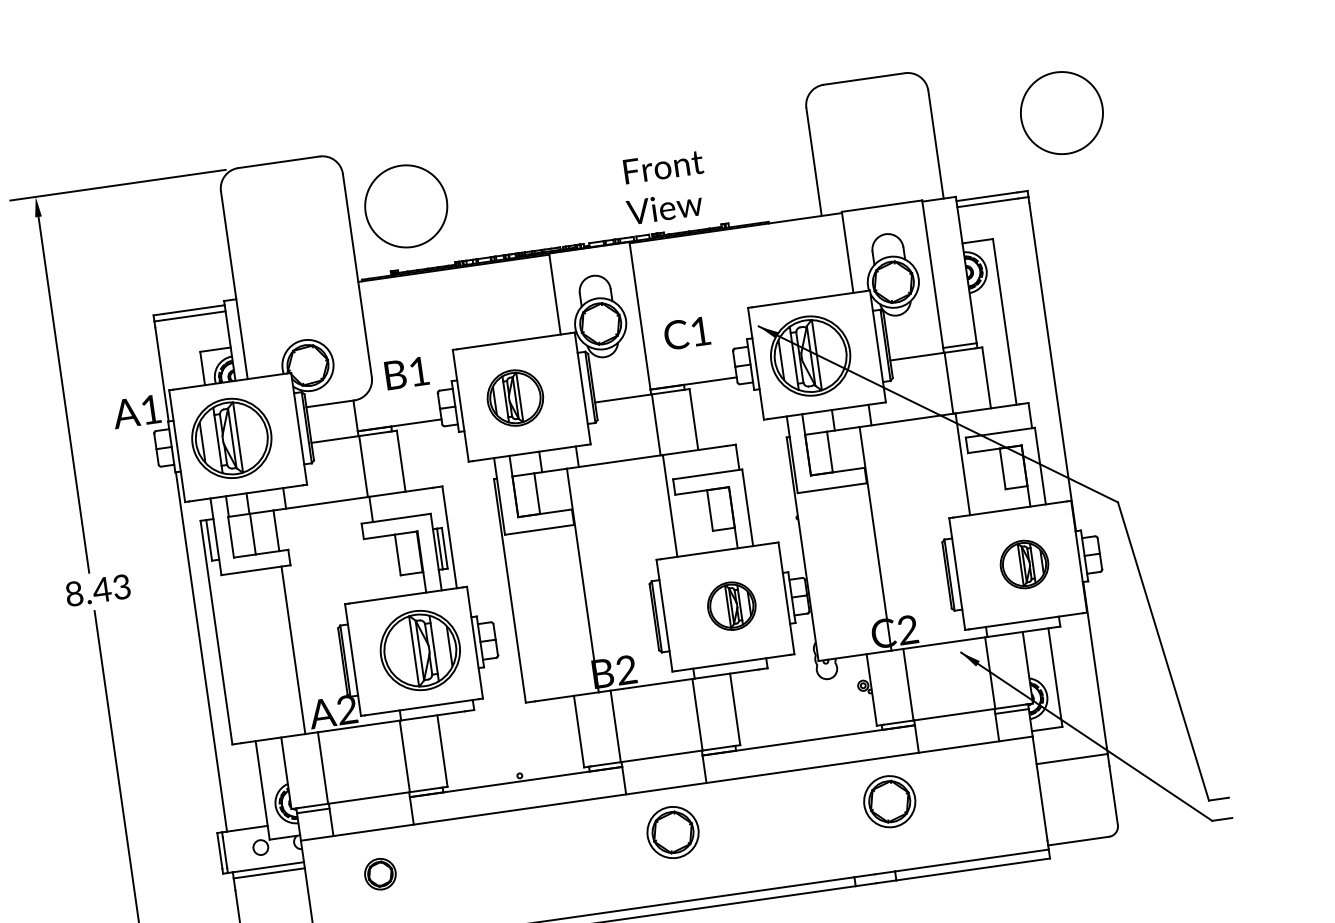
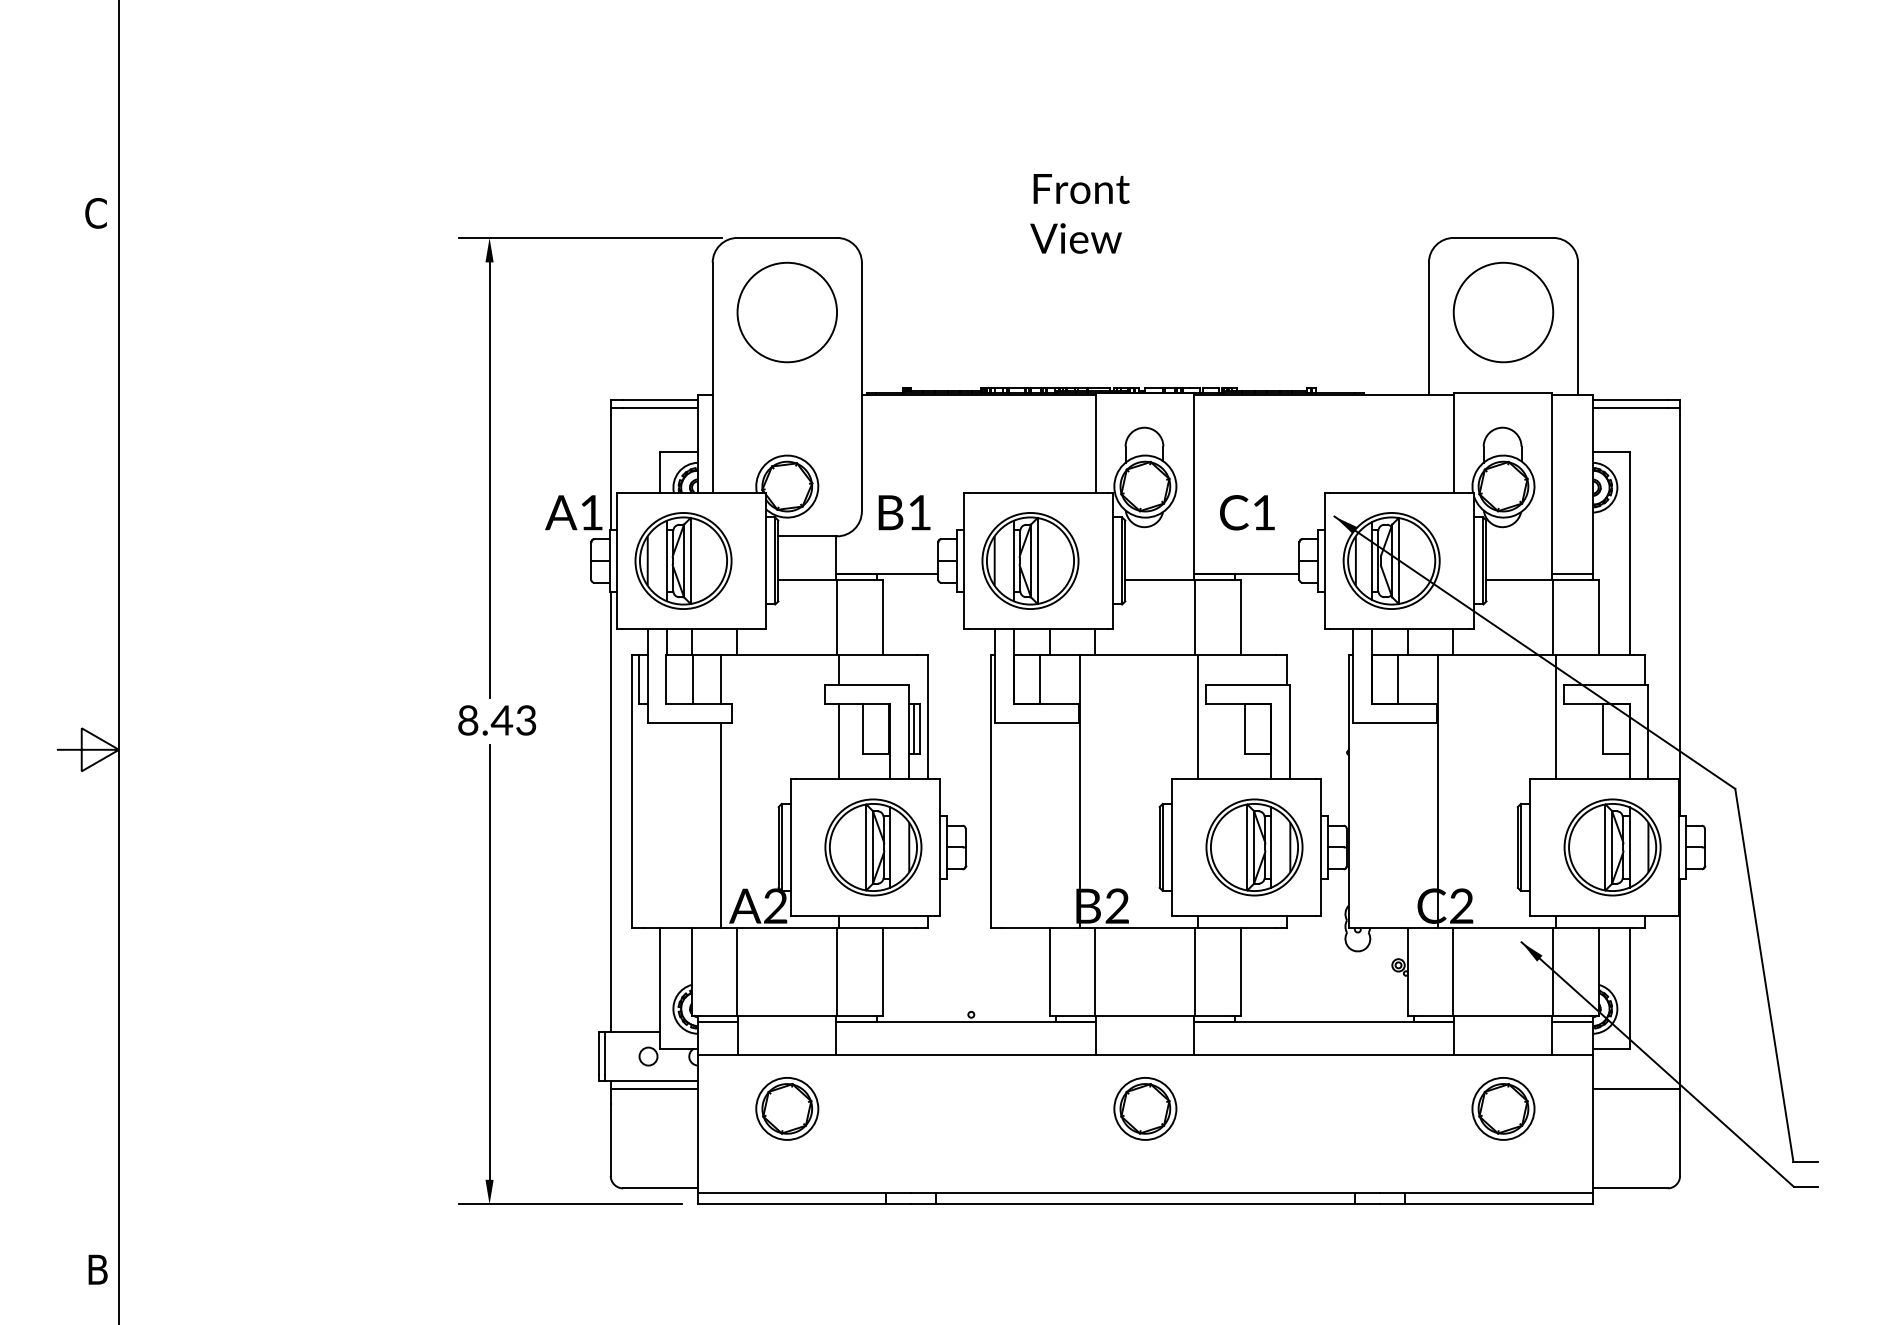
circle: (1061, 113) -> (1503, 312), moved
text: (664, 187) -> (1079, 213), moved
circle: (405, 206) -> (786, 312), moved
part: (515, 397) -> (1030, 560), size x1.43
part: (1024, 564) -> (1612, 847), size x1.67
line: (379, 567) -> (838, 741), added
part: (731, 606) -> (1254, 847), size x1.67
part: (889, 801) -> (1503, 1108), moved
part: (380, 873) -> (787, 1108), size x1.67

